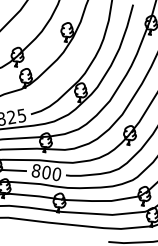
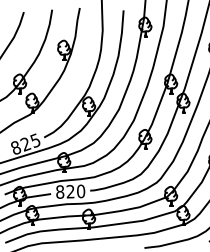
text: (46, 172) -> (70, 191), 800 -> 820

